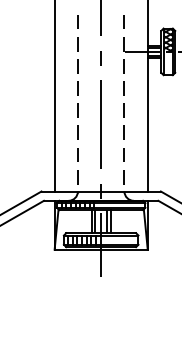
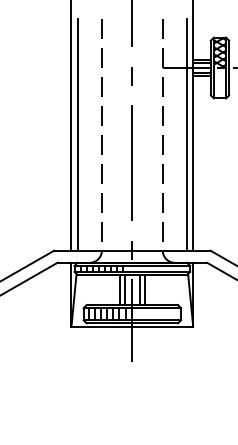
line: (59, 102) -> (77, 134), added
line: (143, 102) -> (187, 134), added

